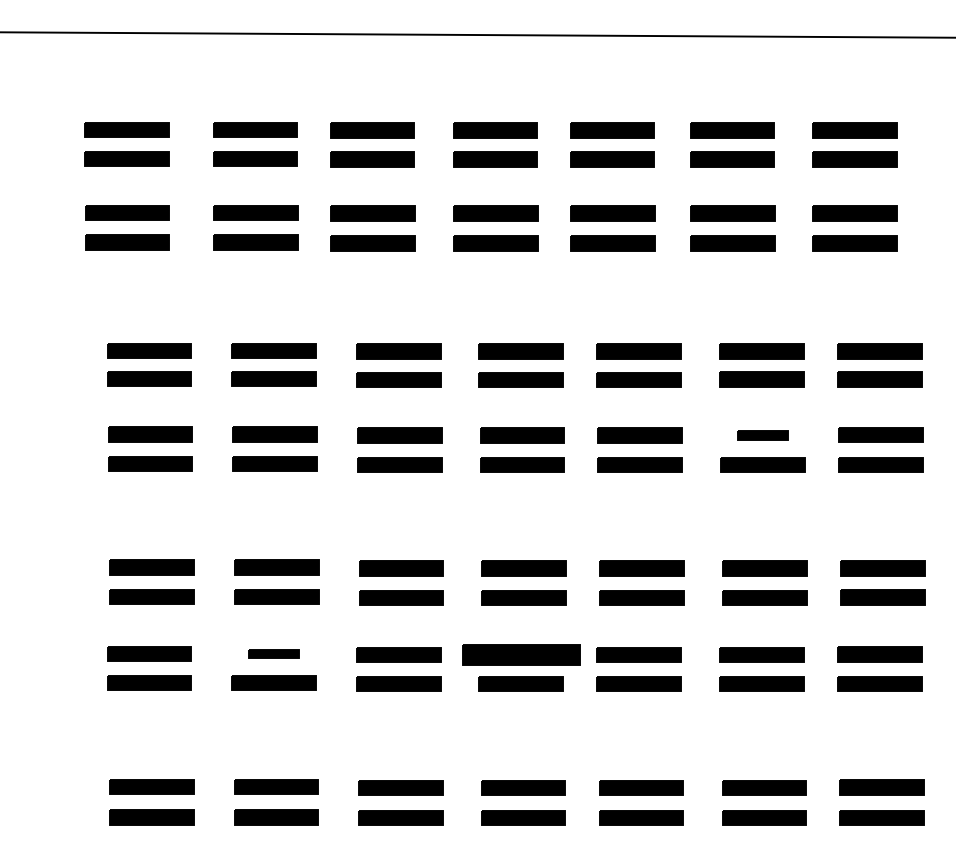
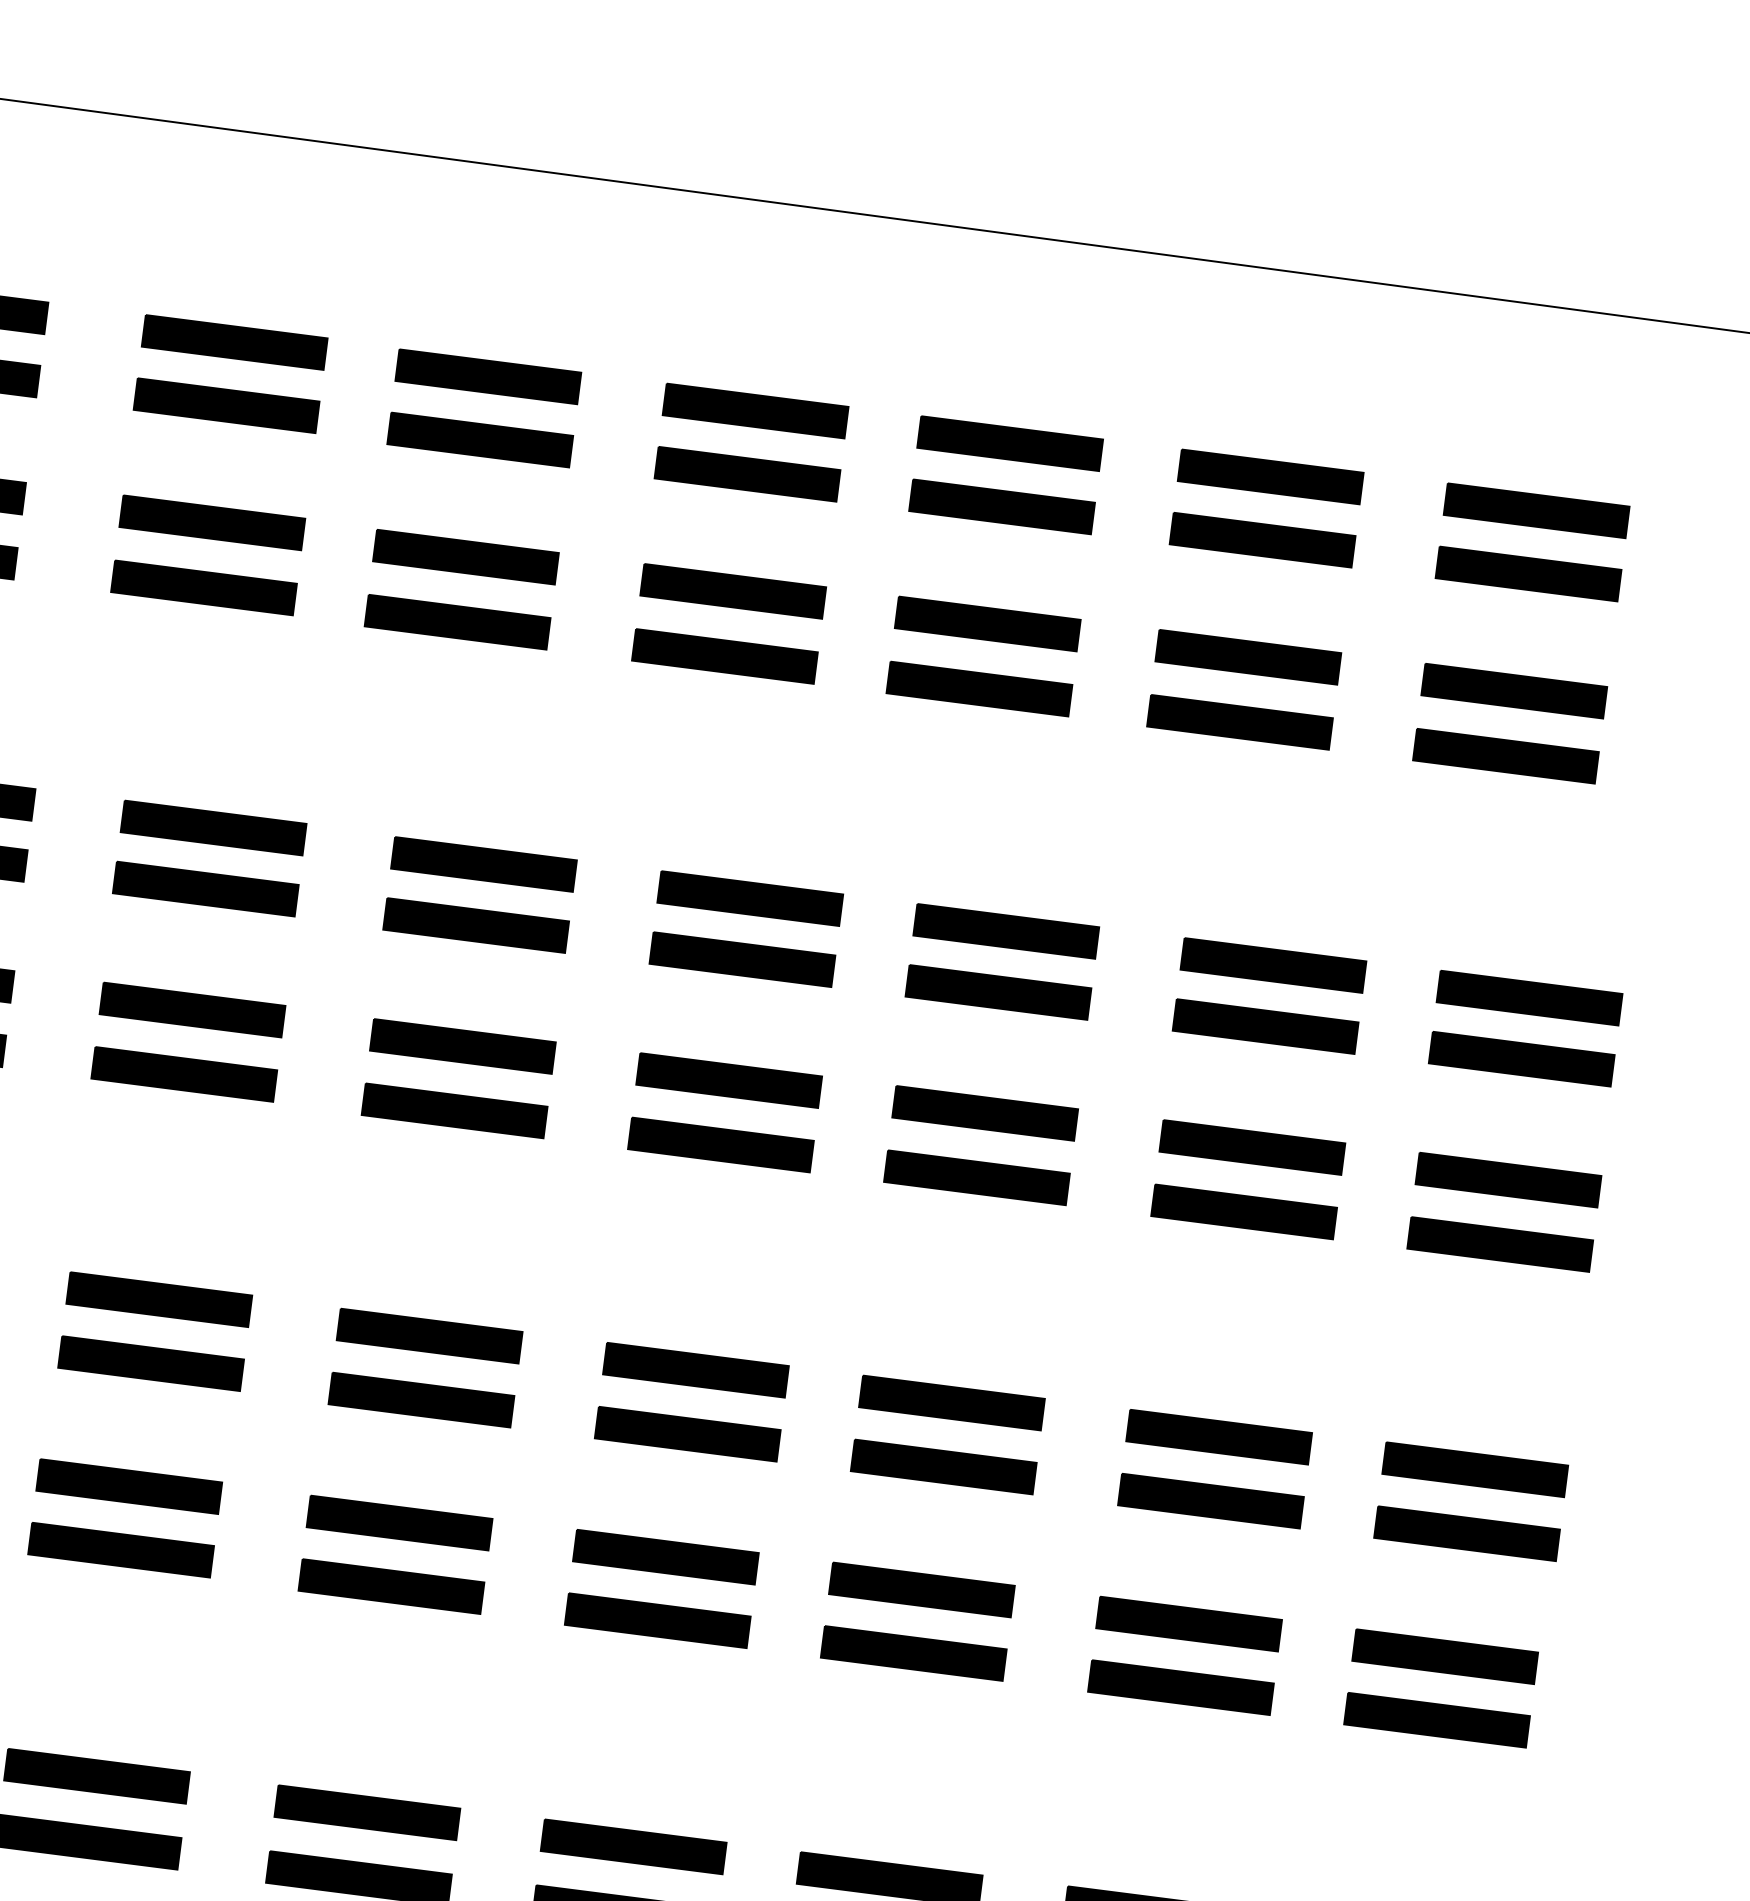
part: (762, 435) -> (1250, 1147), size x1.67
part: (273, 653) -> (127, 1485), size x1.67
part: (520, 654) -> (664, 1556), size x0.71

